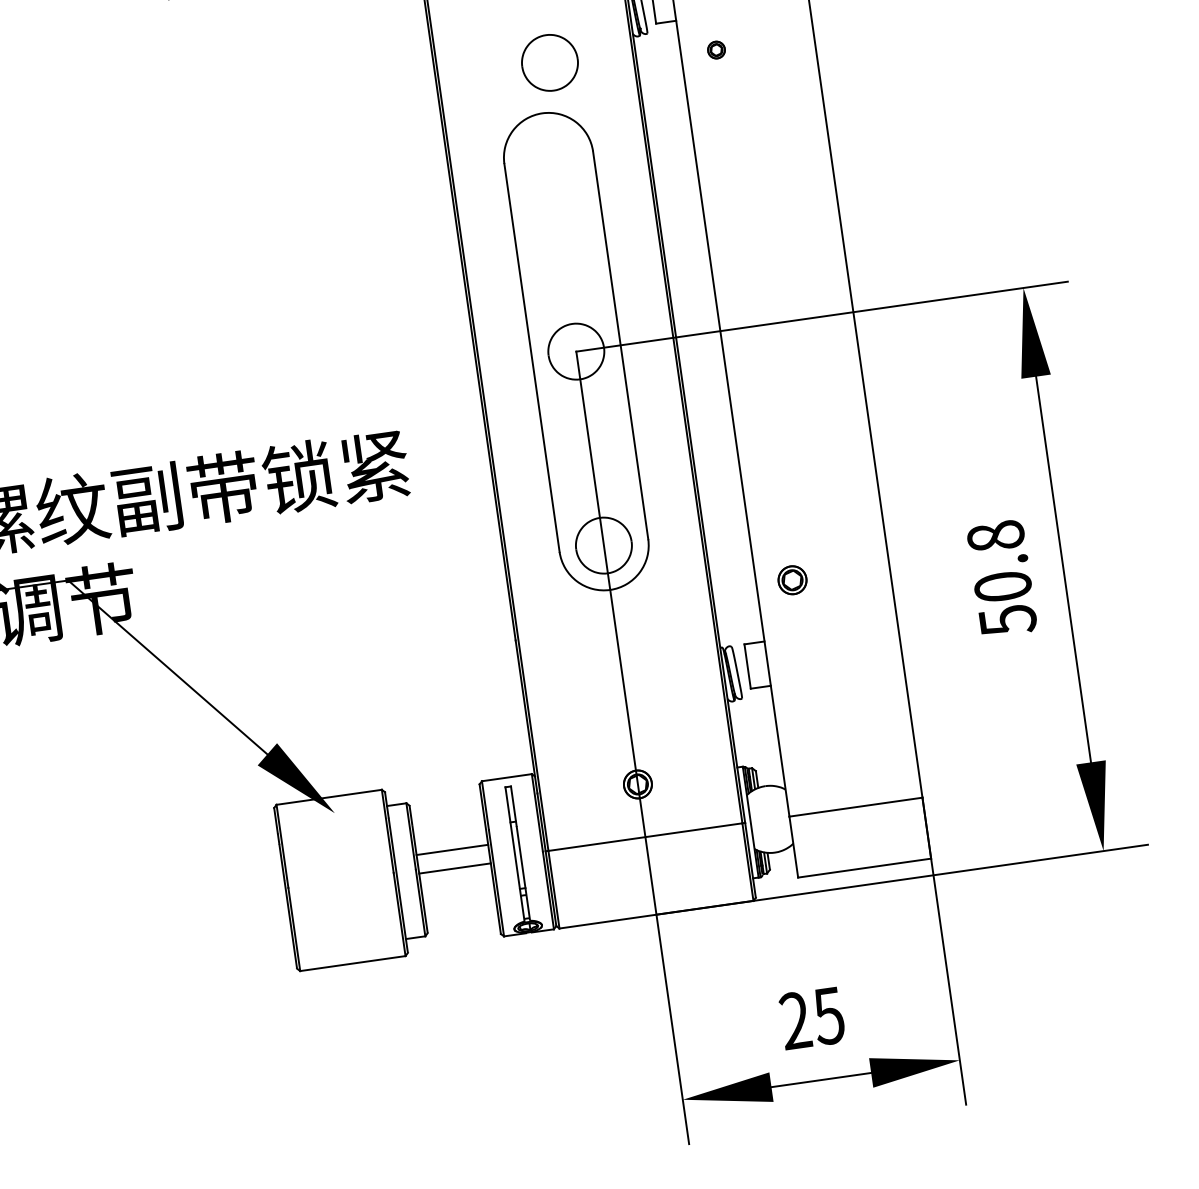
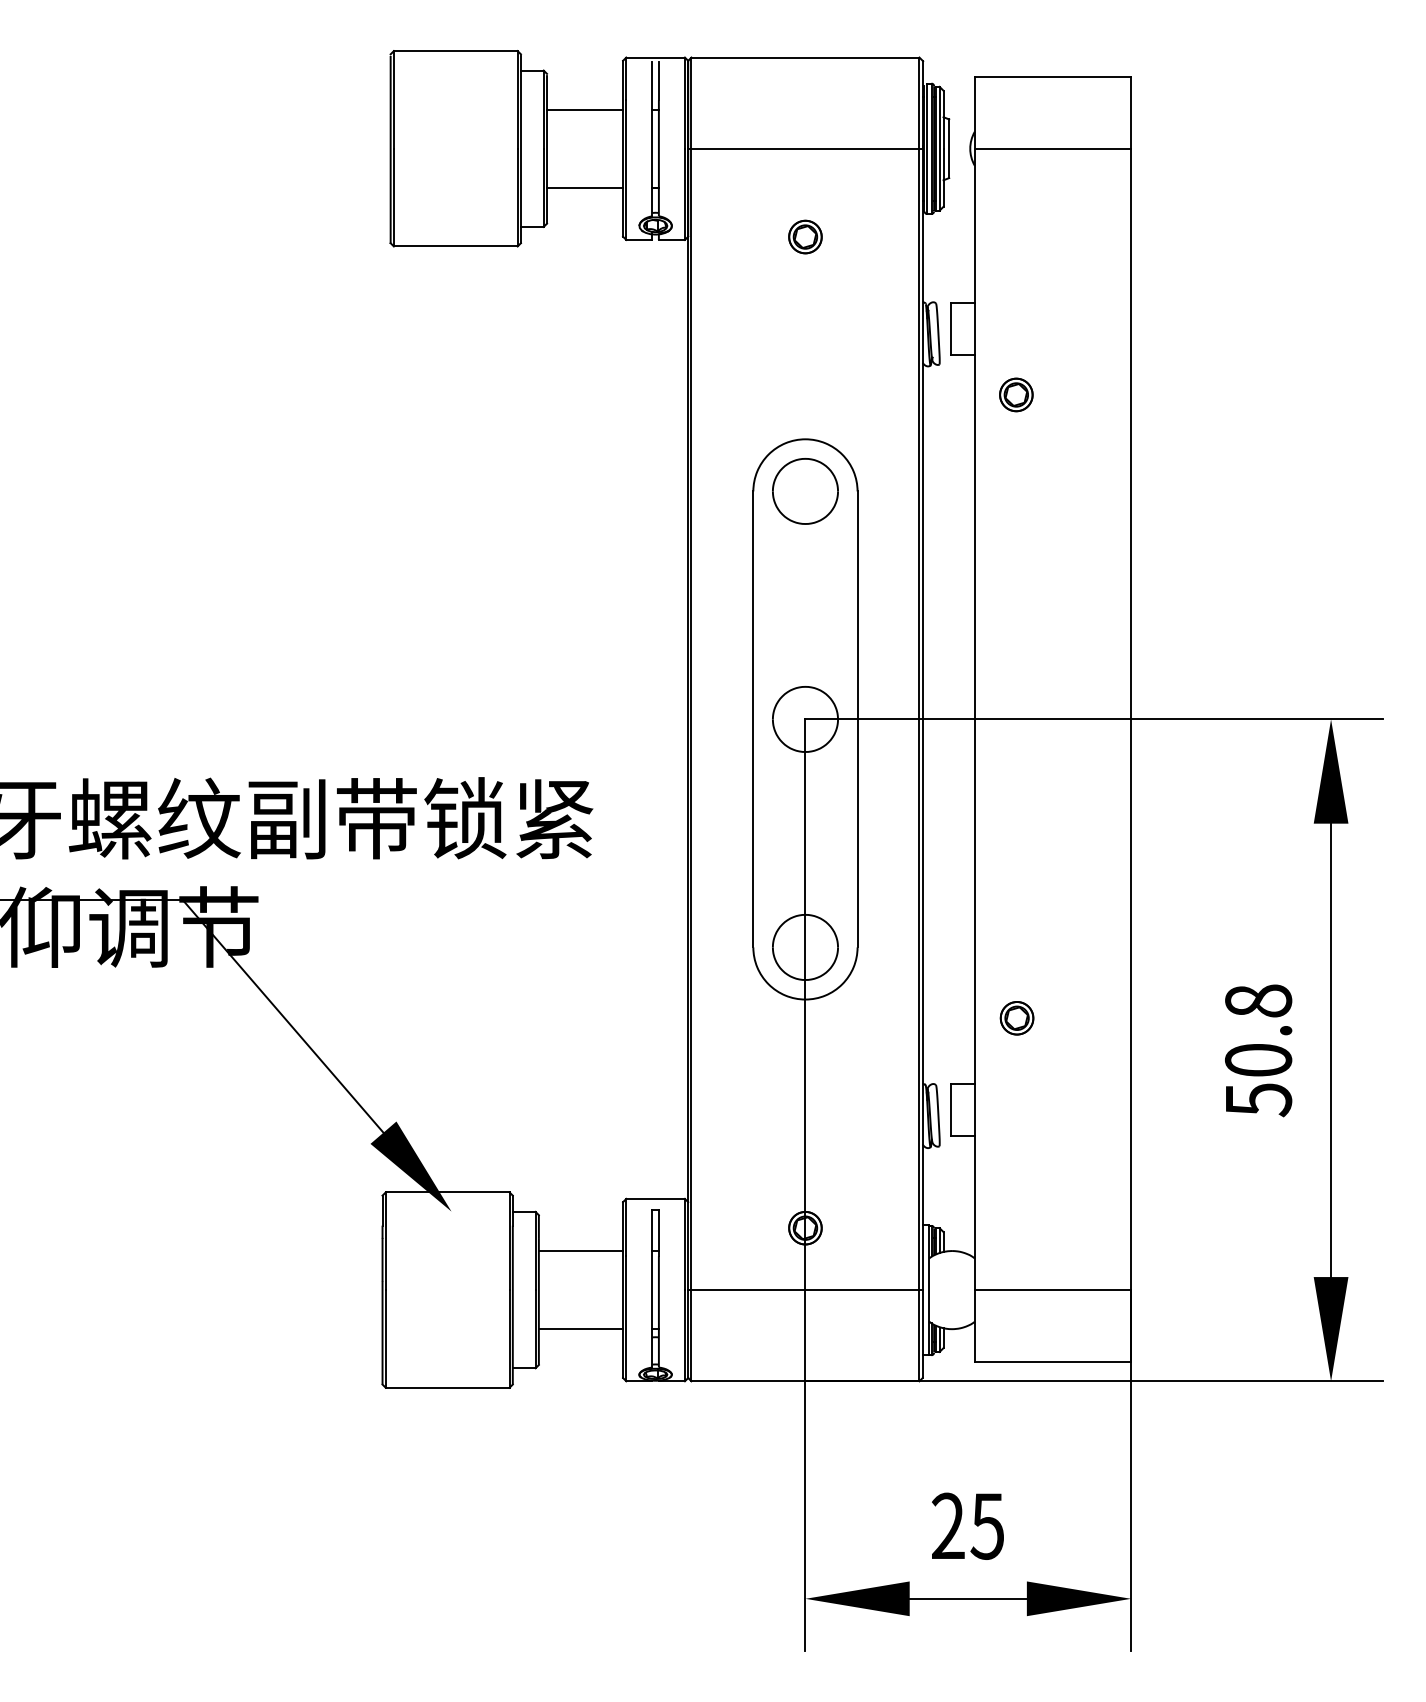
part: (716, 49) -> (1016, 394), size x1.67
part: (550, 62) -> (805, 491), moved
line: (452, 850) -> (580, 1329), moved
line: (454, 868) -> (580, 1251), moved

